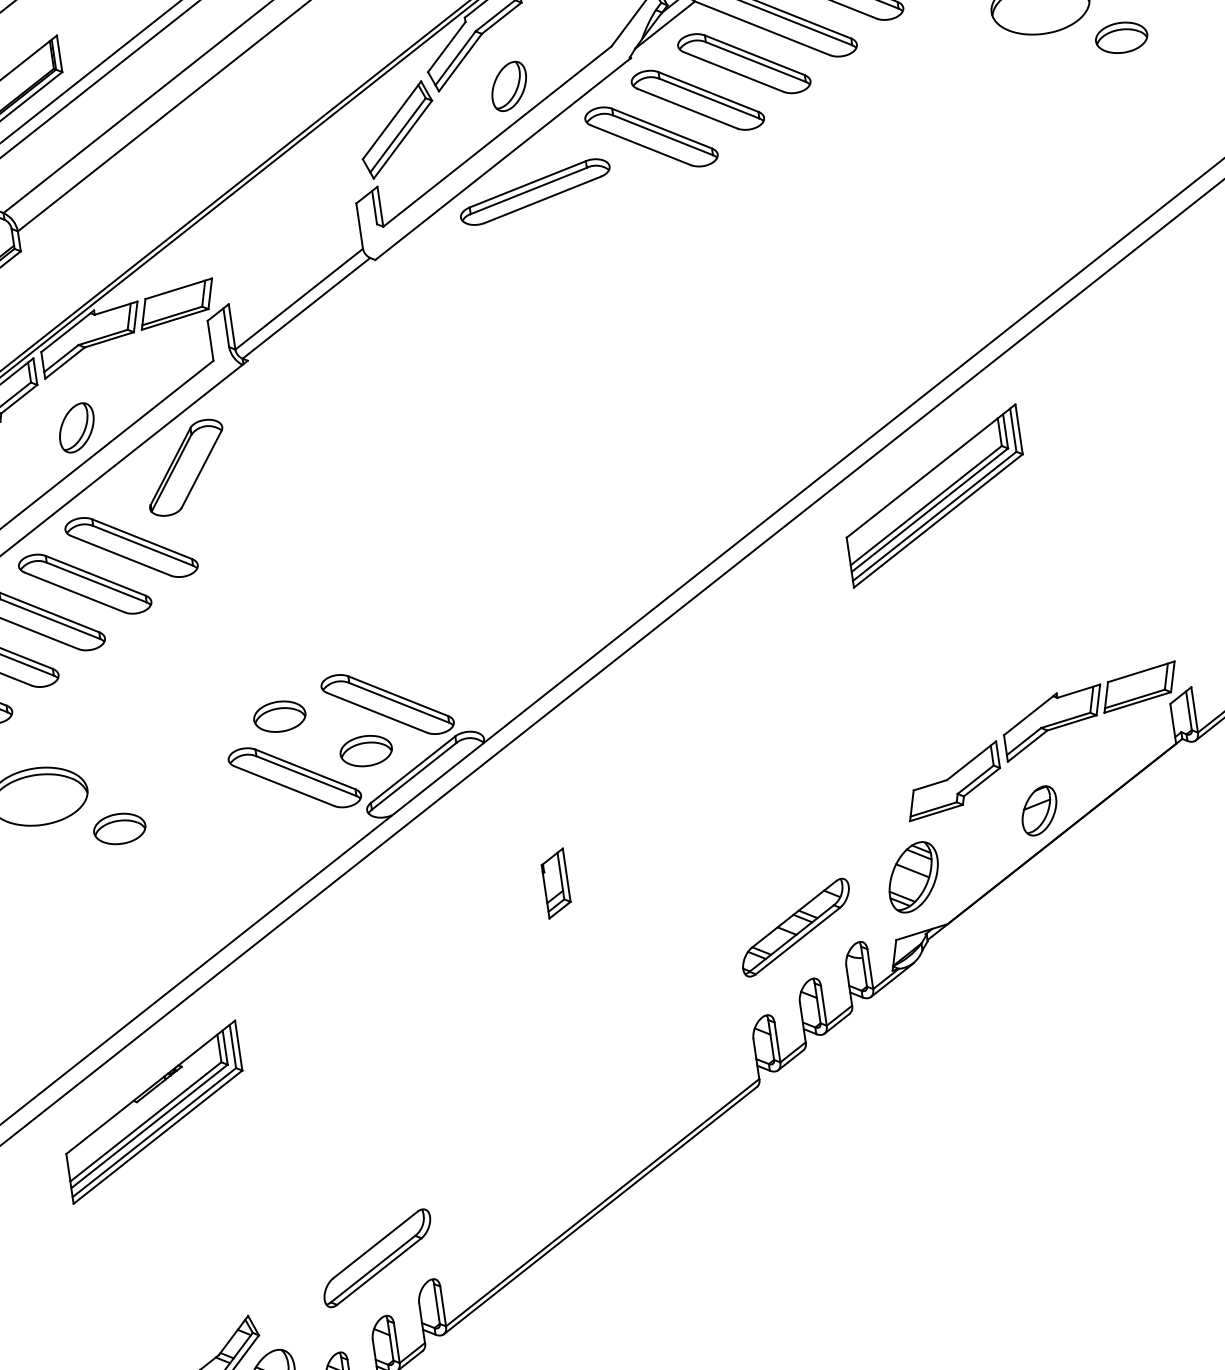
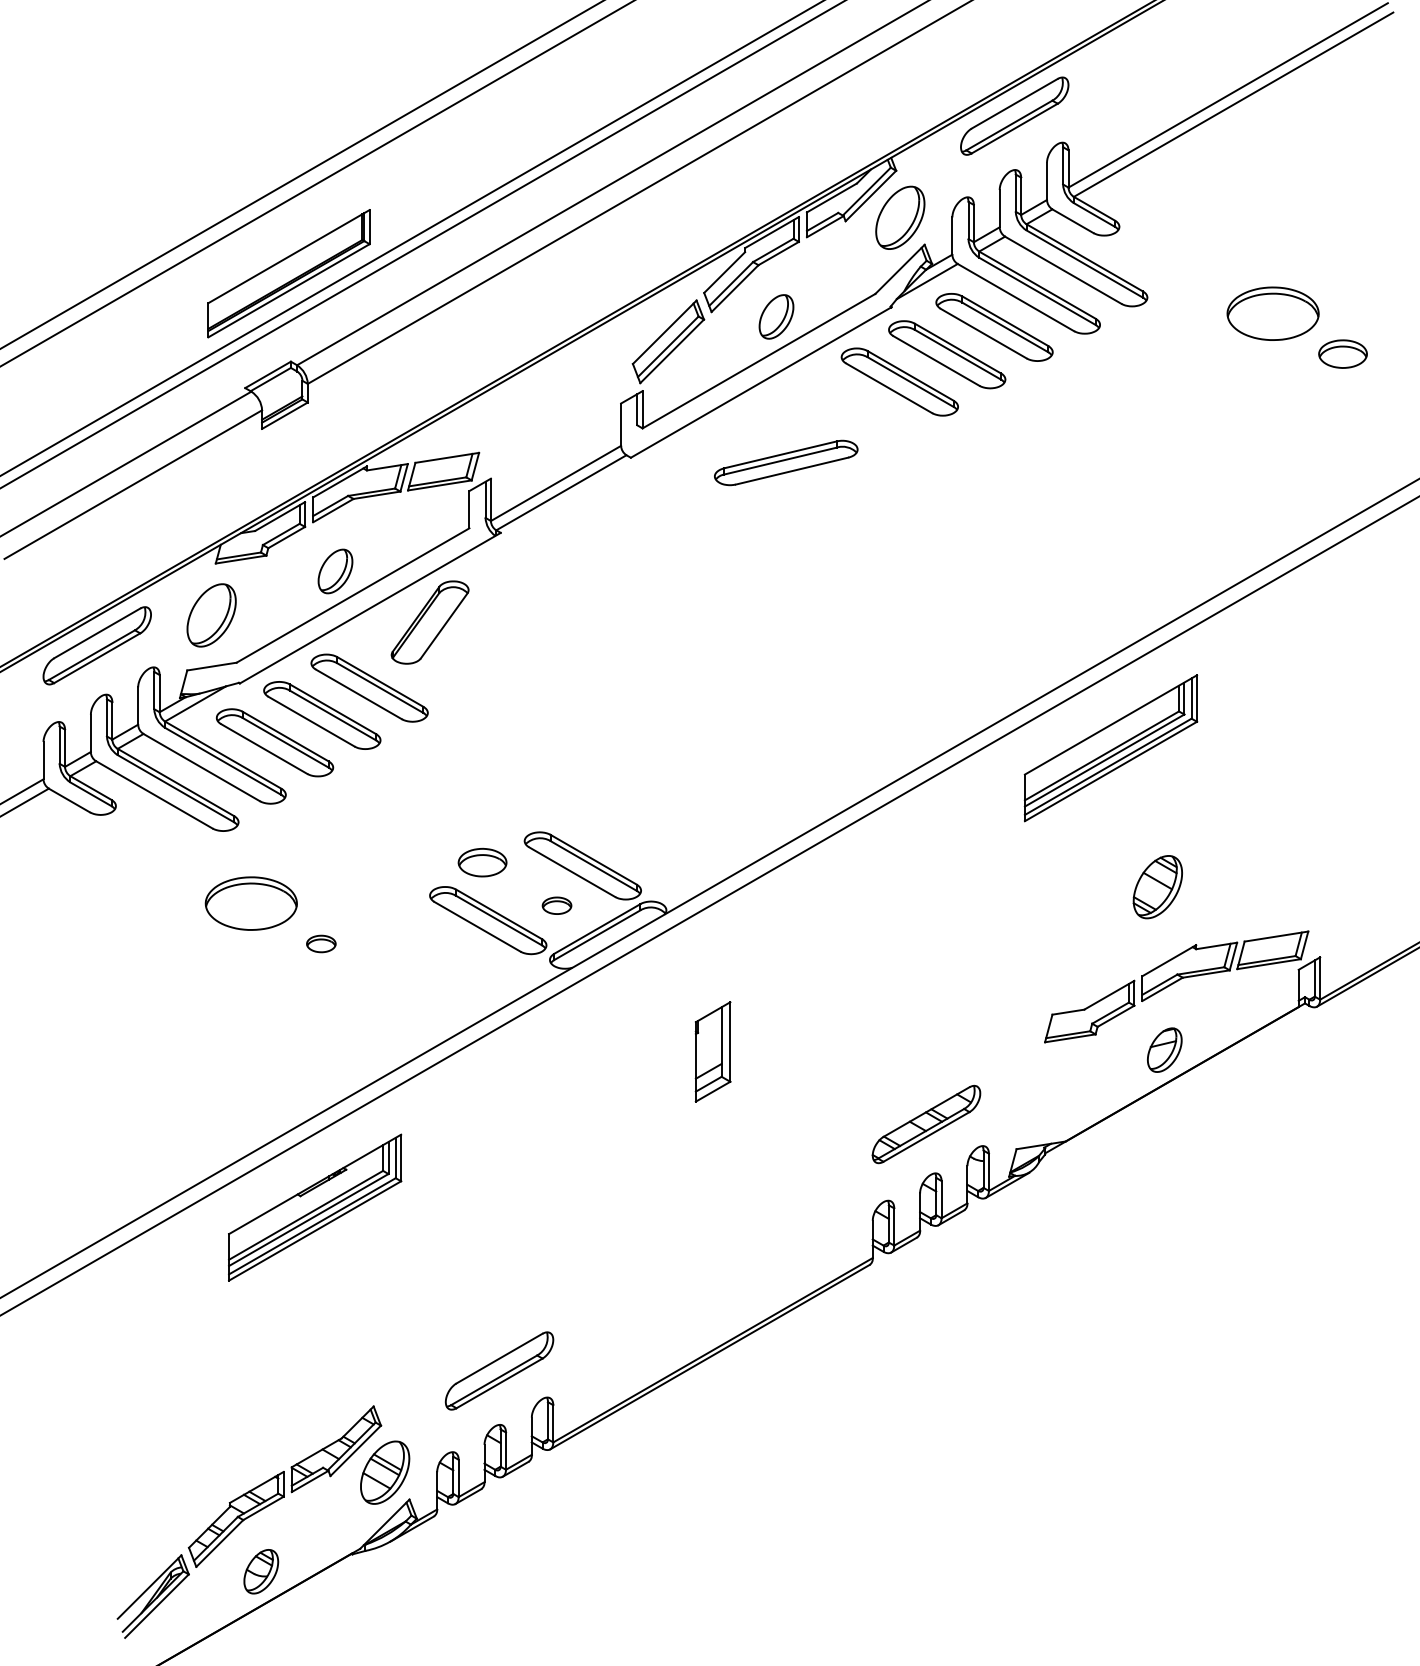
part: (535, 191) -> (786, 462), moved
part: (365, 751) -> (556, 905), size x0.6
part: (119, 828) -> (321, 943), size x0.6
part: (913, 877) -> (1157, 887), moved
part: (555, 884) -> (712, 1052), size x1.6

